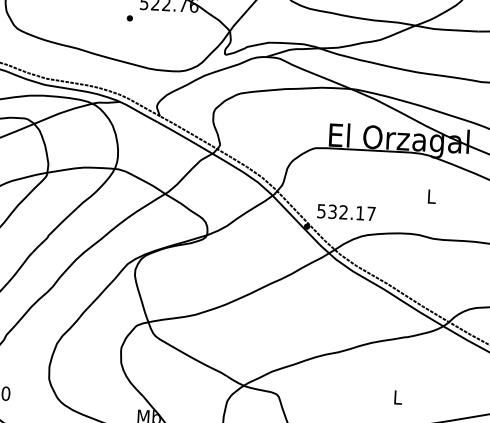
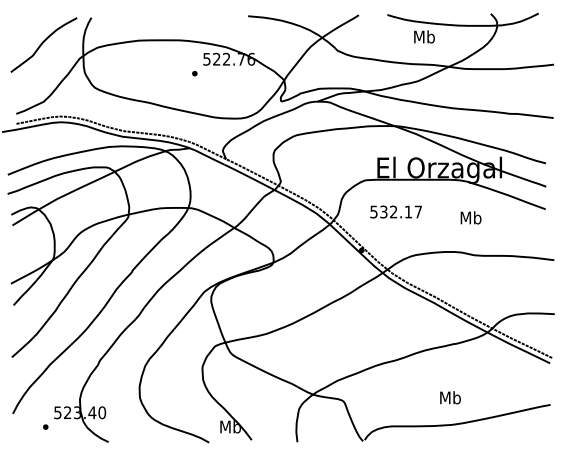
text: (431, 196) -> (470, 217), L -> Mb
text: (345, 211) -> (395, 211), moved
text: (397, 397) -> (450, 397), L -> Mb

